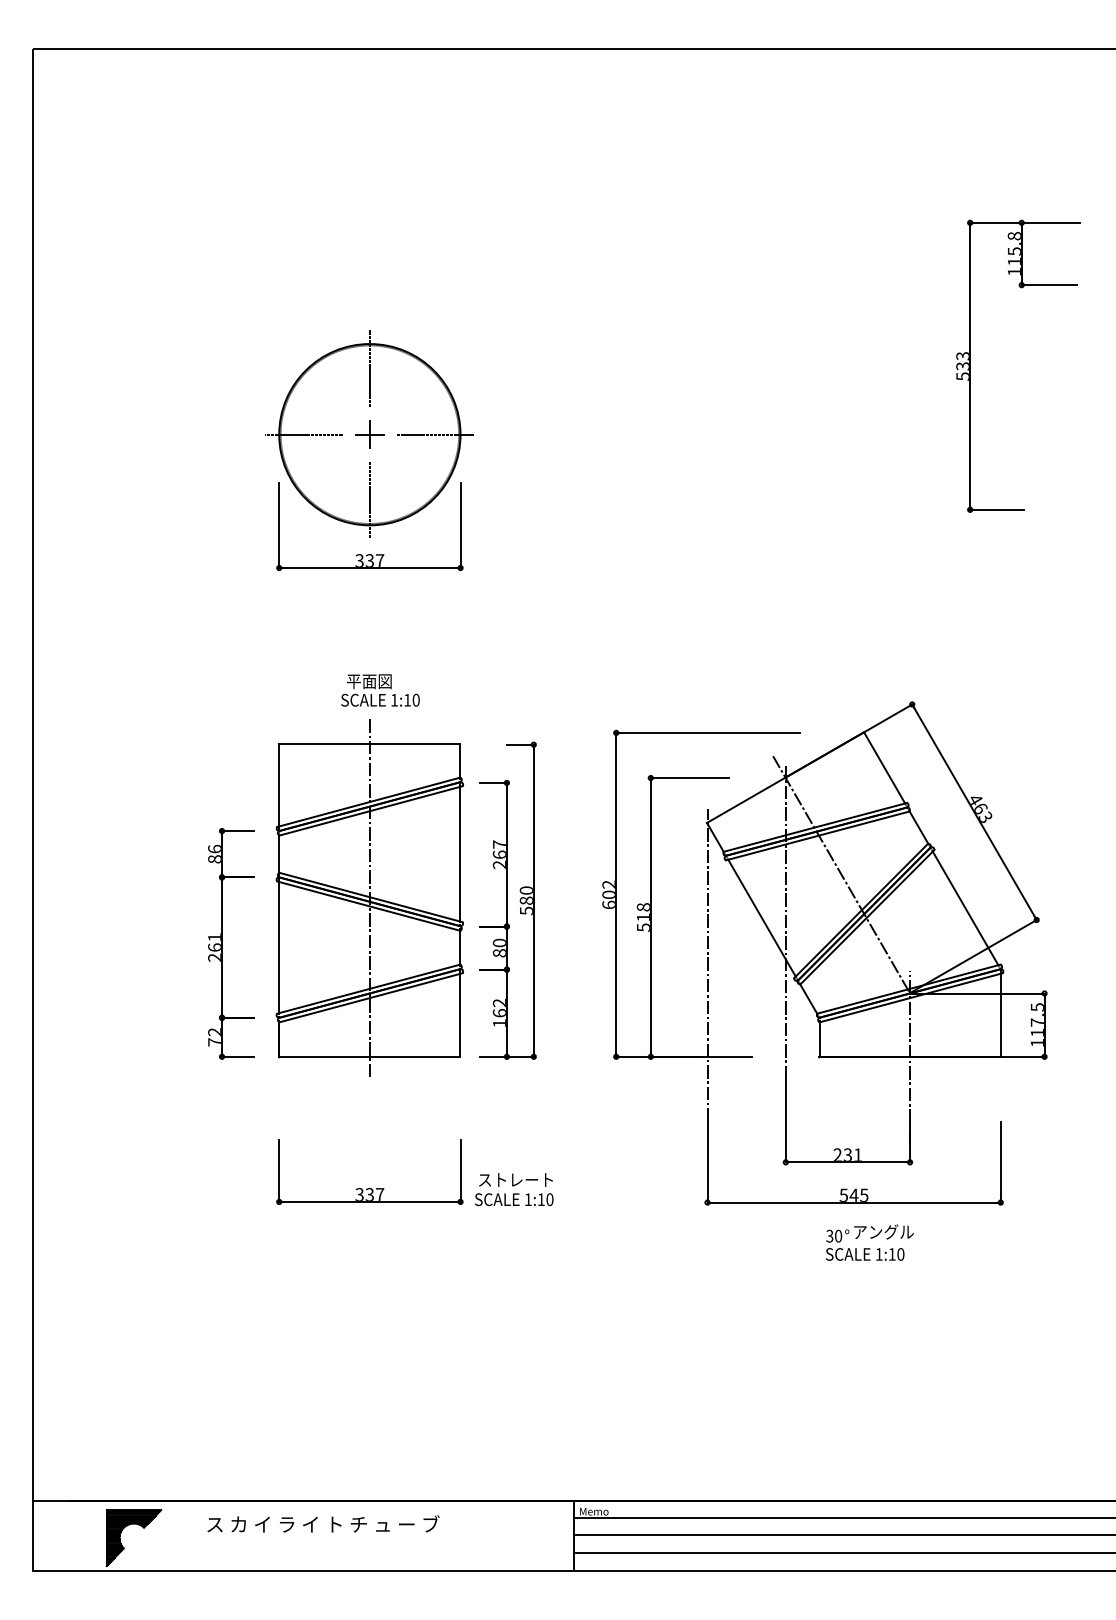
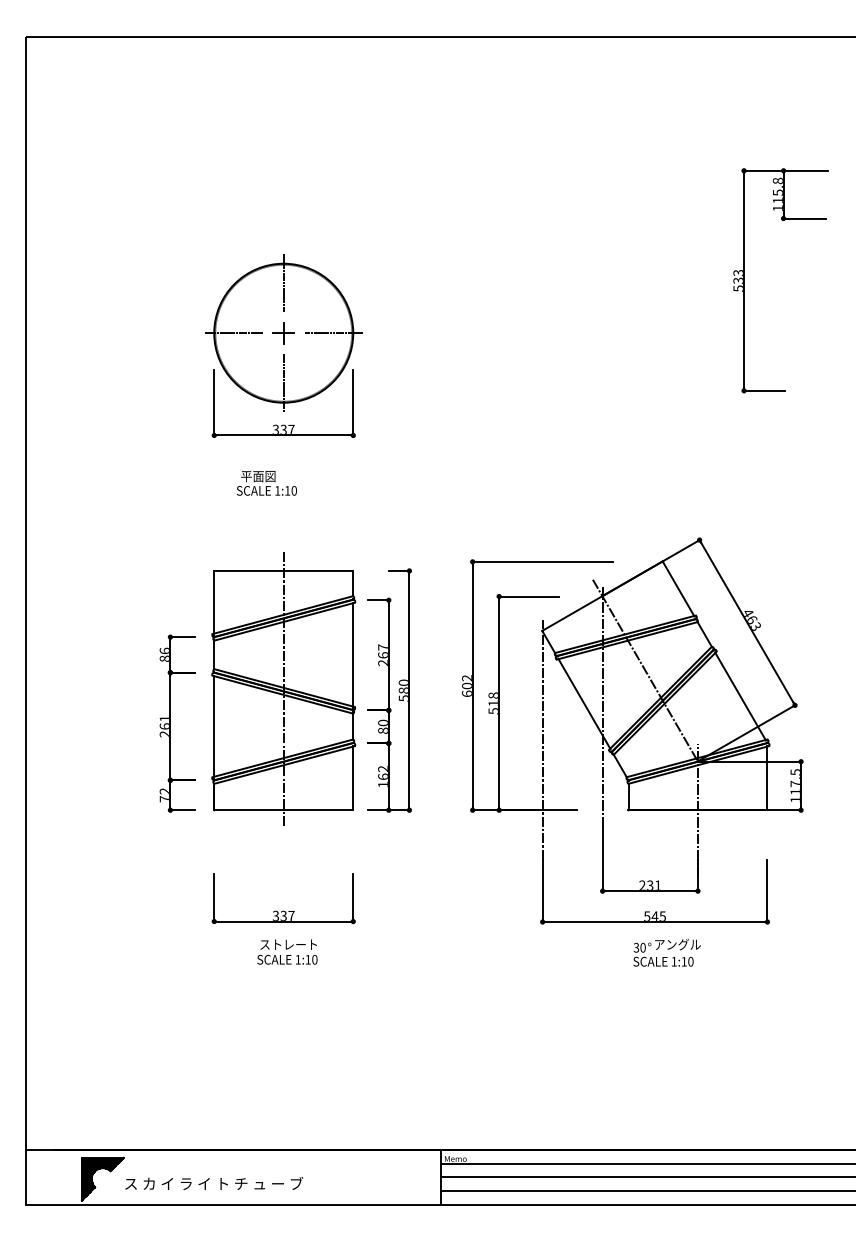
text: (379, 690) -> (266, 483), moved
text: (514, 1188) -> (287, 951), moved
text: (323, 1524) -> (214, 1183), moved

